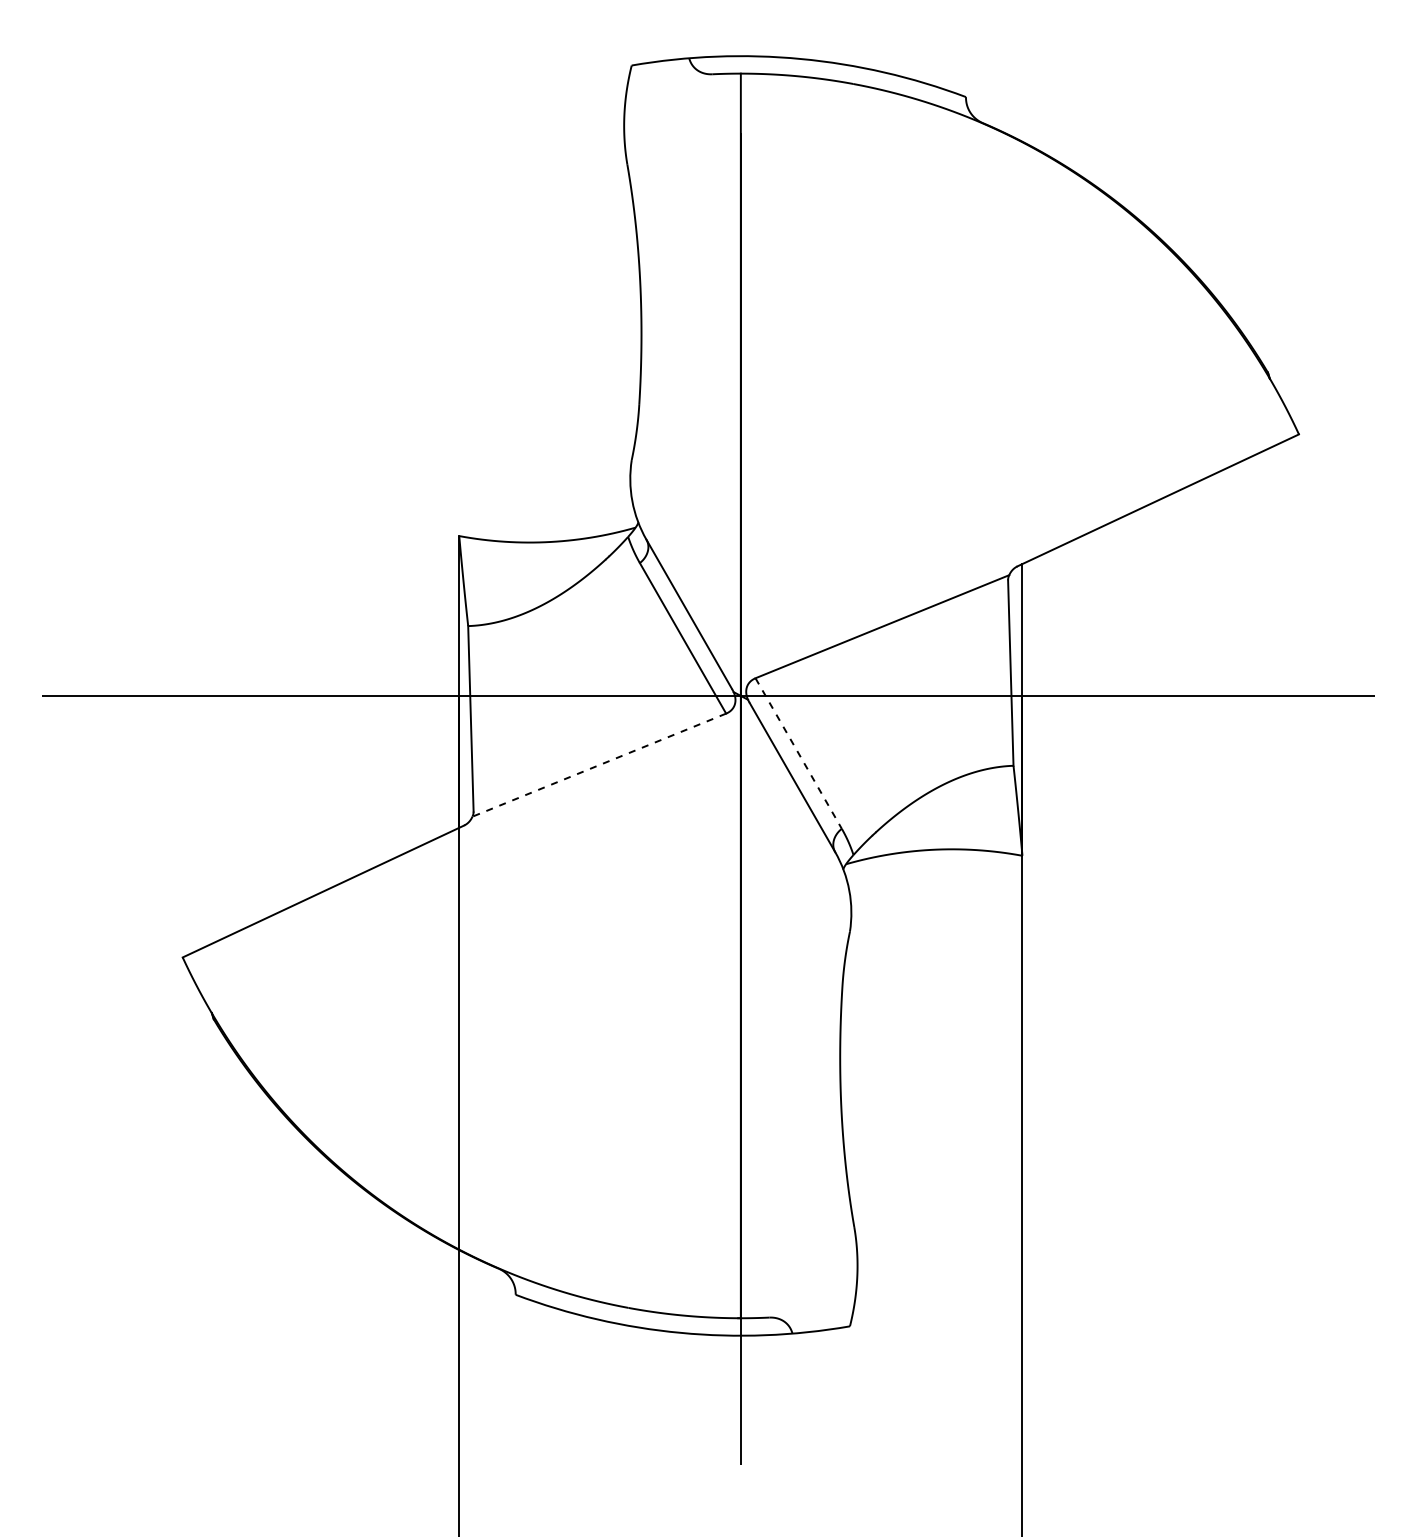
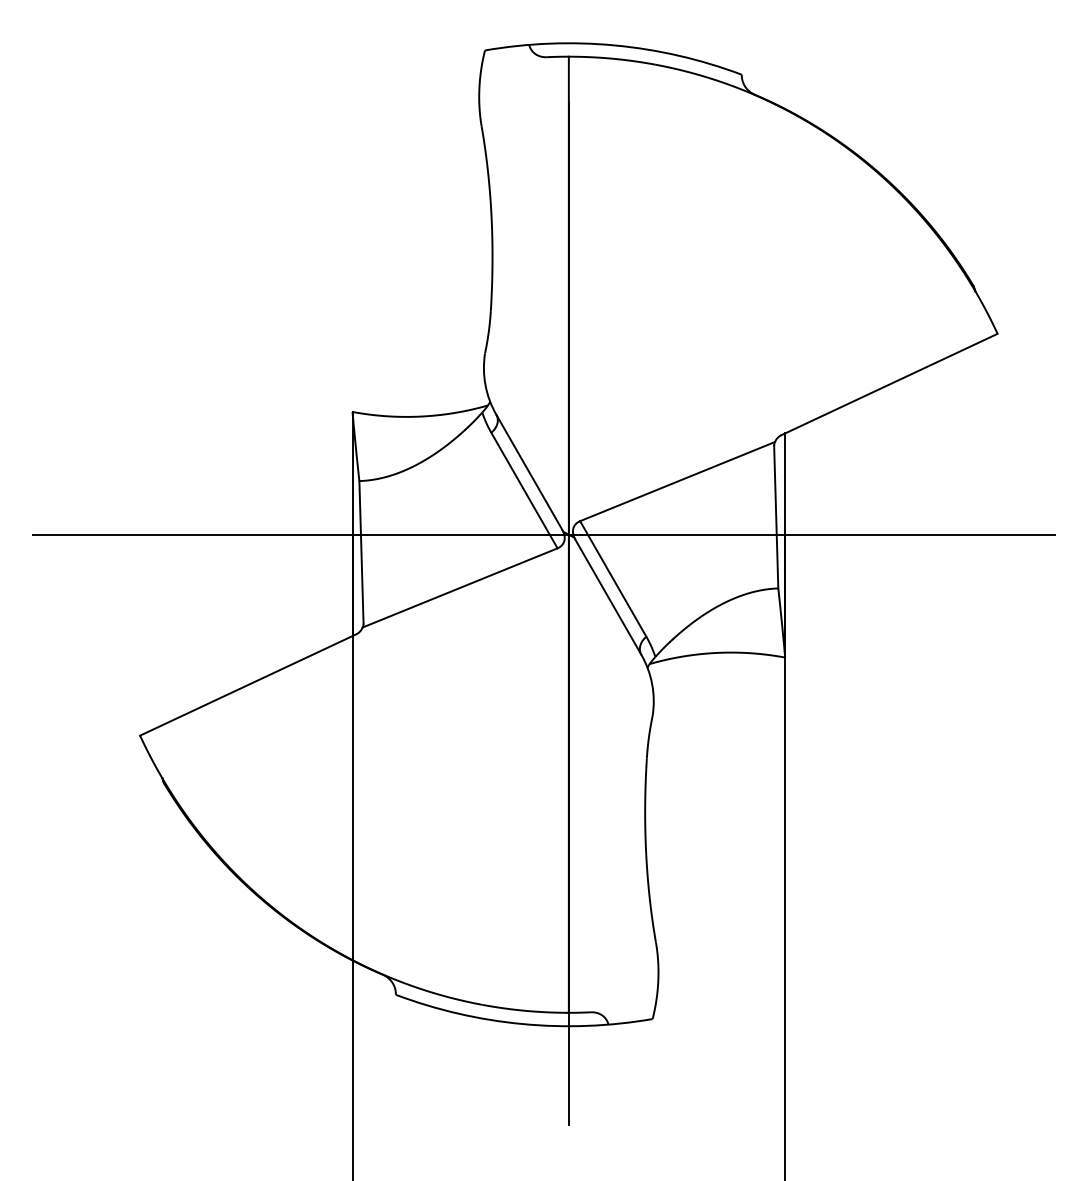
line: (798, 753) -> (613, 578), dashed -> solid
line: (599, 765) -> (460, 588), dashed -> solid

